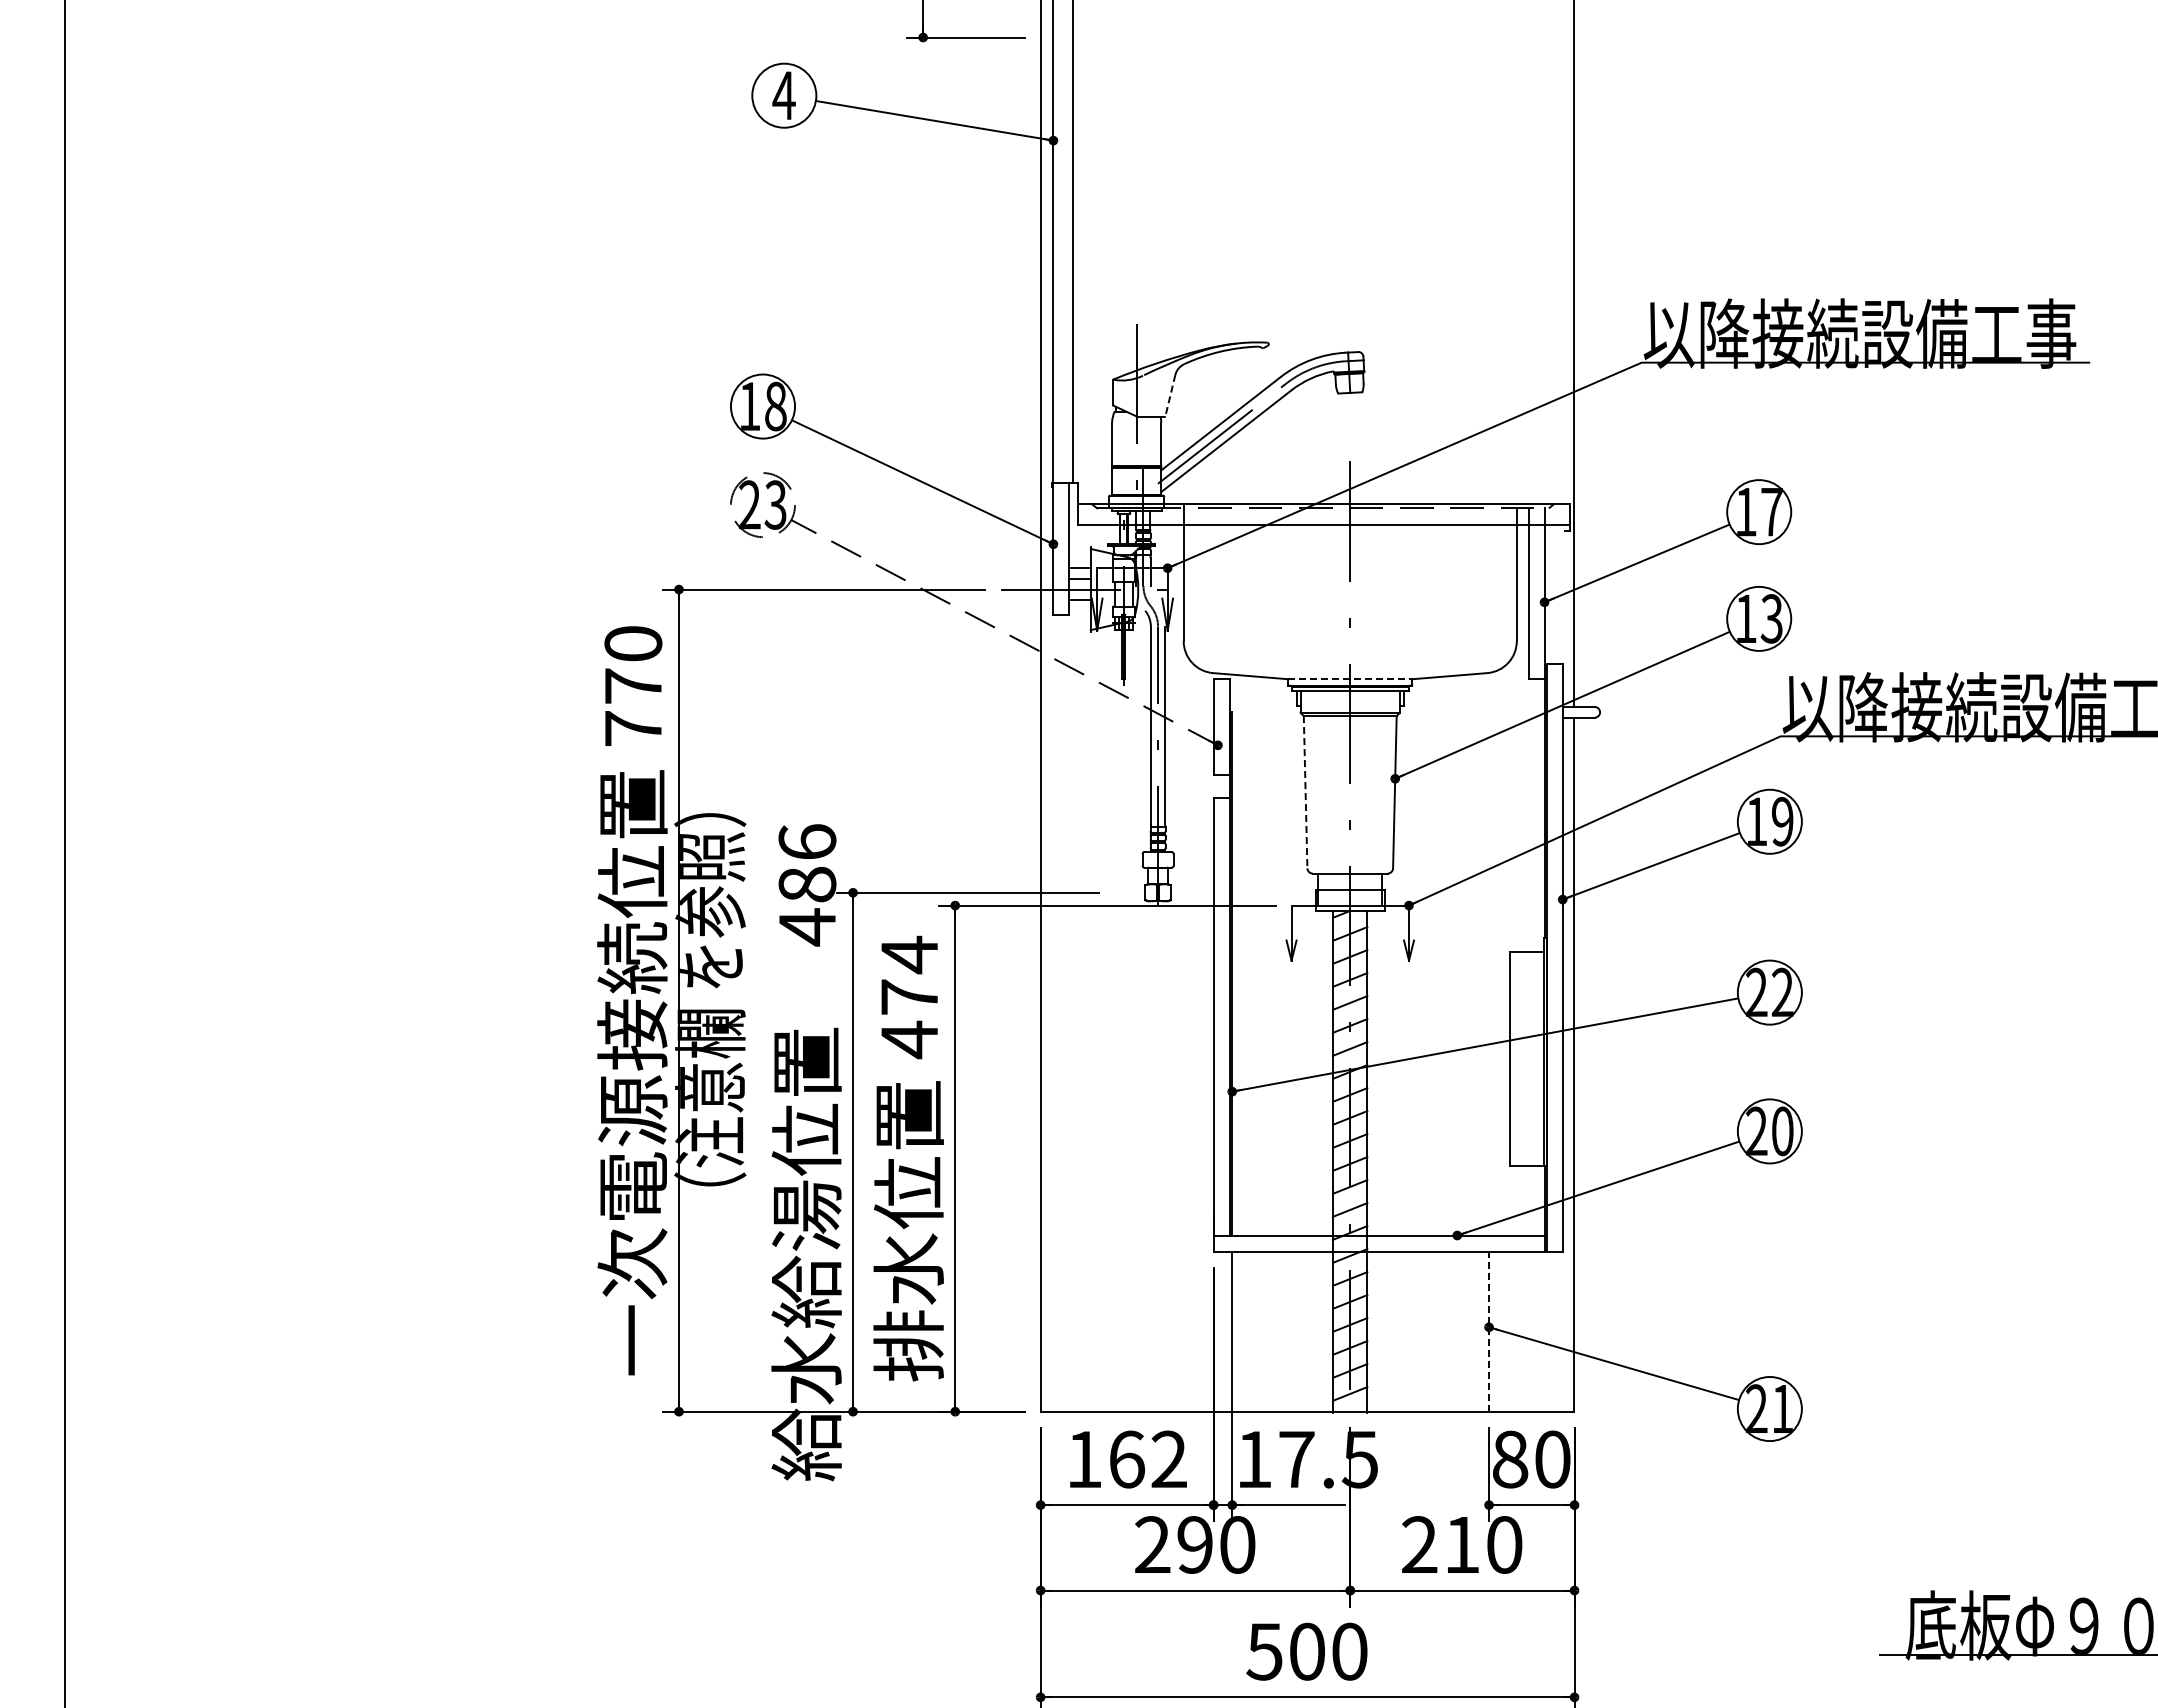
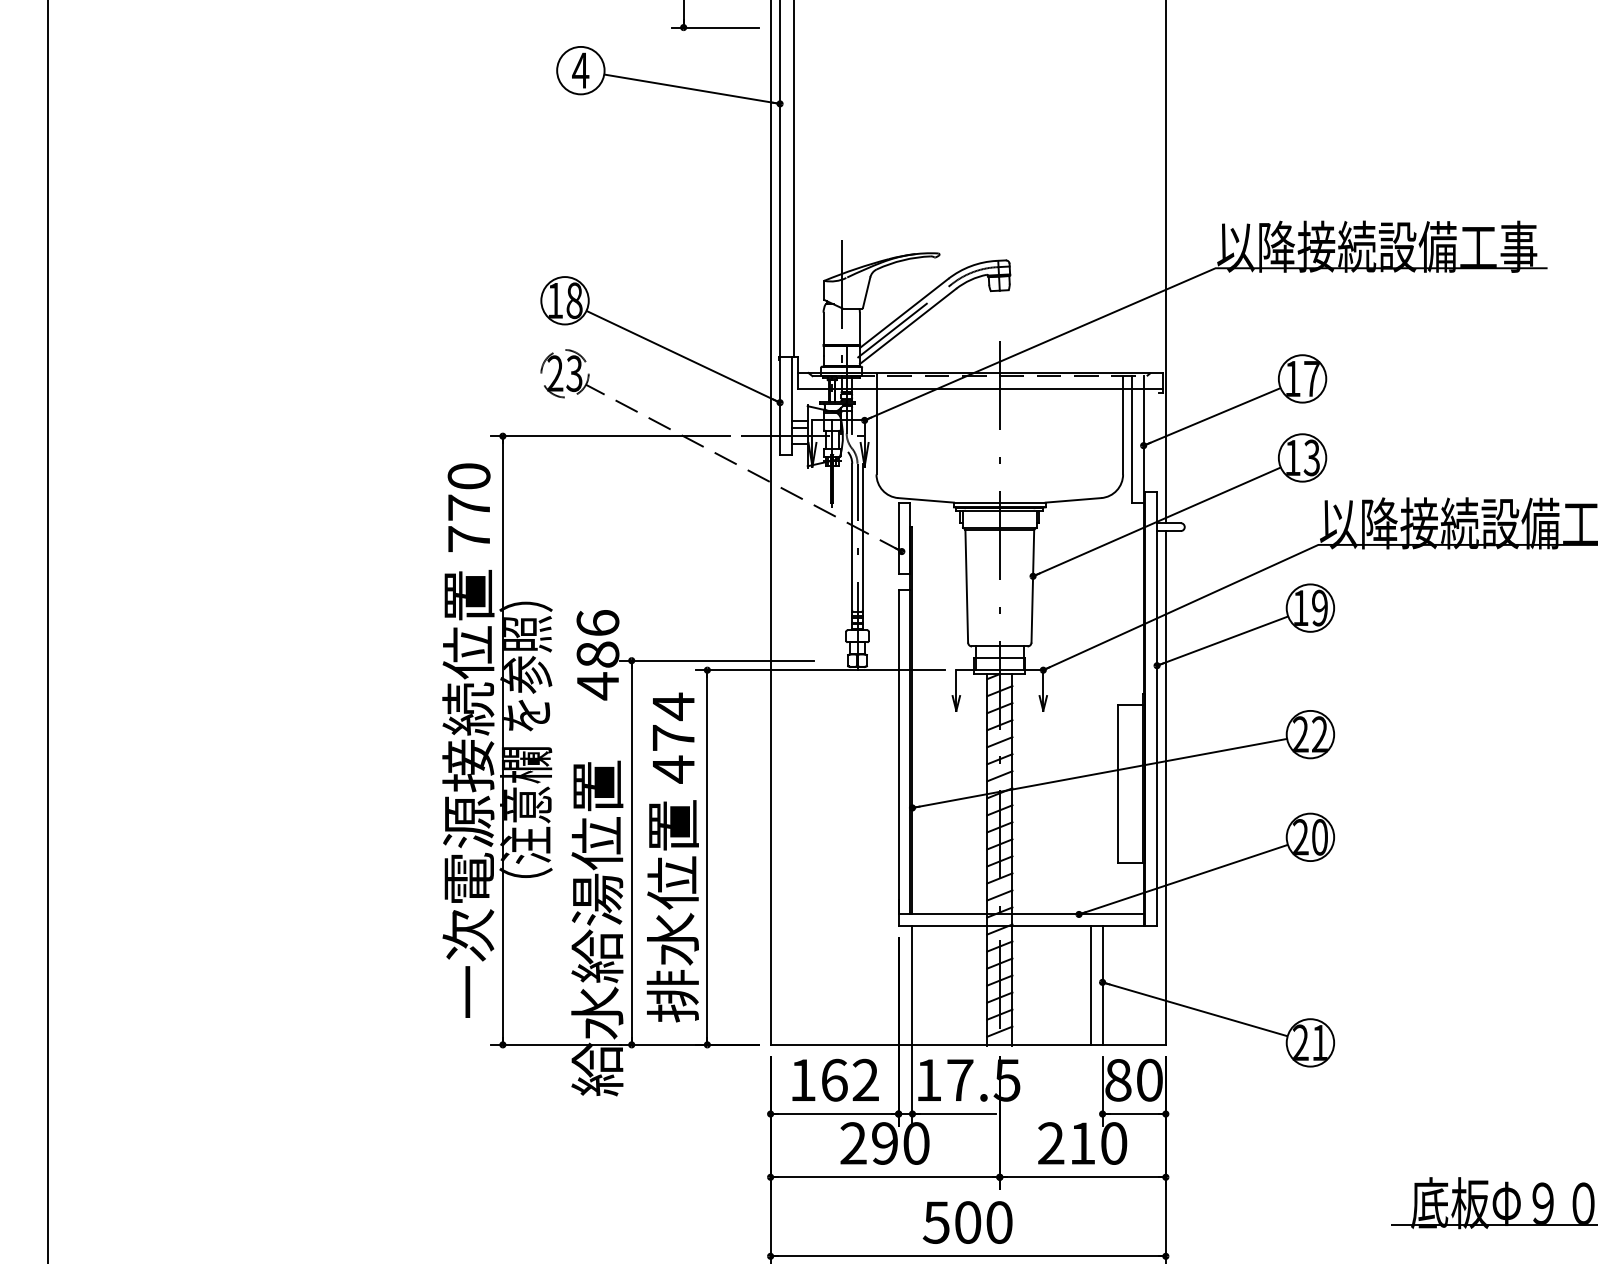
line: (1170, 396) -> (866, 293), dashed -> solid
line: (1350, 679) -> (999, 502), dashed -> solid
line: (1305, 792) -> (966, 586), dashed -> solid
line: (1473, 1331) -> (1091, 985), added
line: (1489, 1331) -> (1102, 985), dashed -> solid

